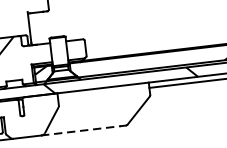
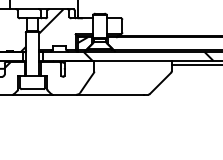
line: (81, 130) -> (110, 94), dashed -> solid

